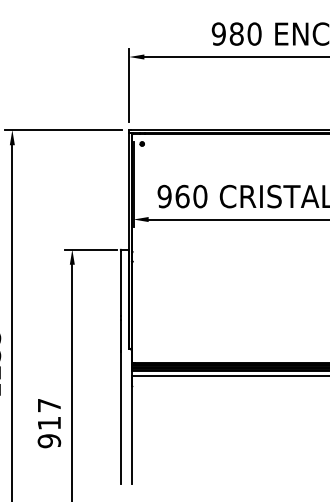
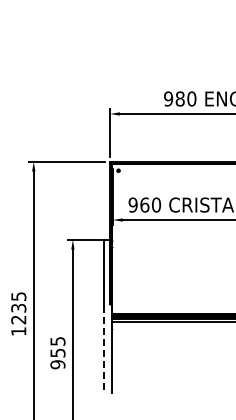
text: (48, 414) -> (57, 347), 917 -> 955
line: (120, 419) -> (104, 350), solid -> dashed

